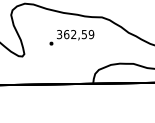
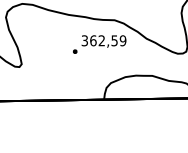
text: (71, 37) -> (99, 44), moved

